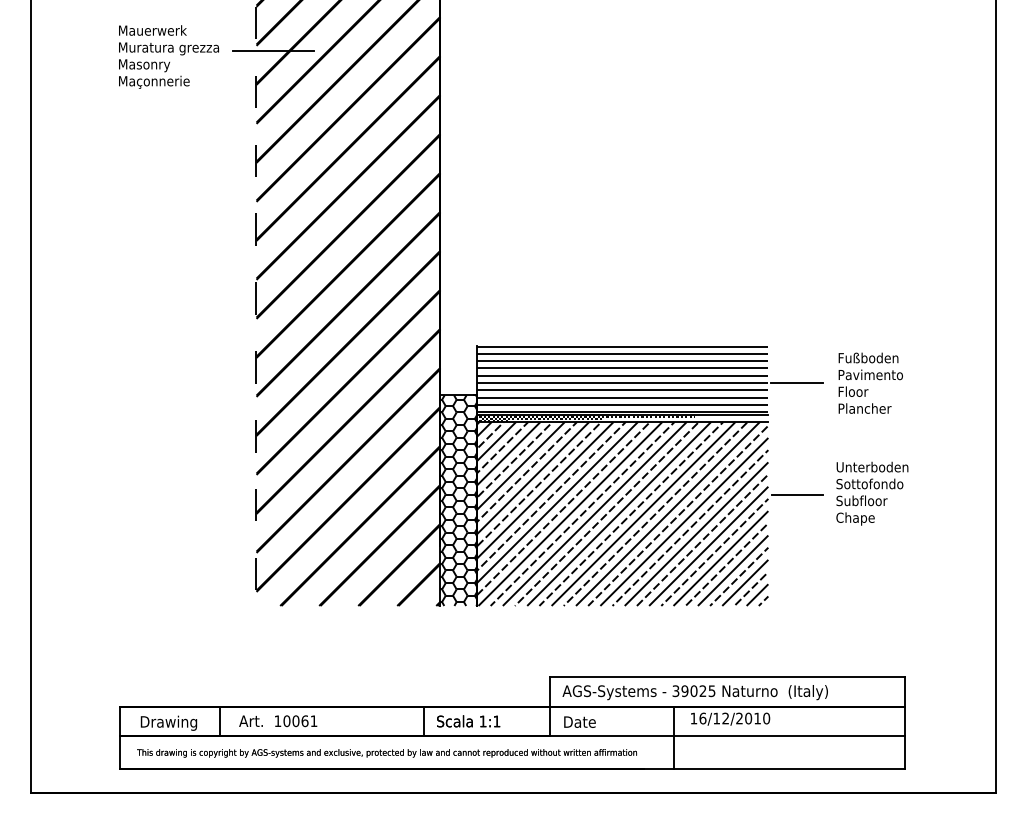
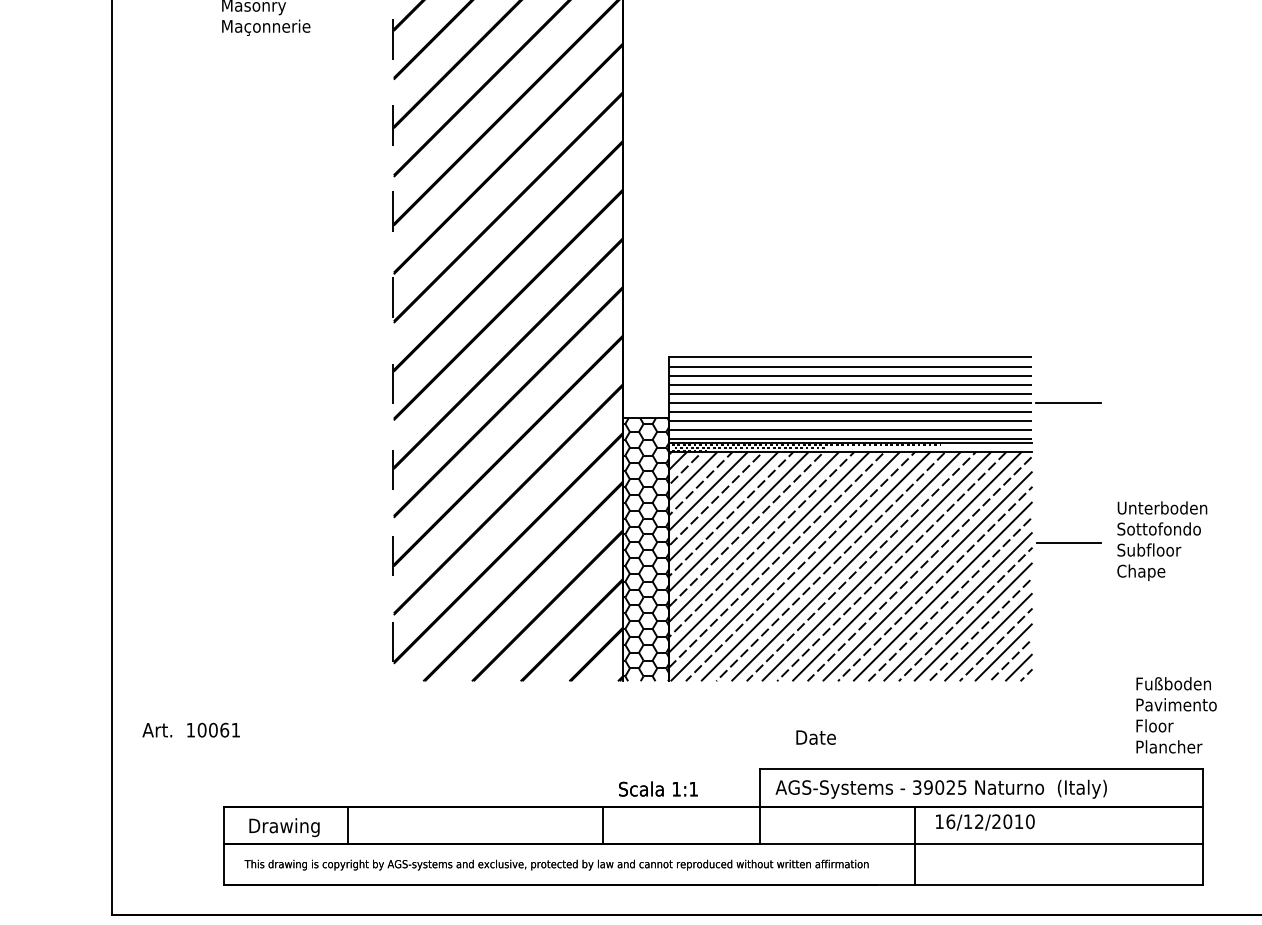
text: (870, 382) -> (1176, 714), moved
text: (278, 721) -> (191, 730), moved
text: (468, 721) -> (658, 789), moved
text: (579, 721) -> (815, 736), moved

